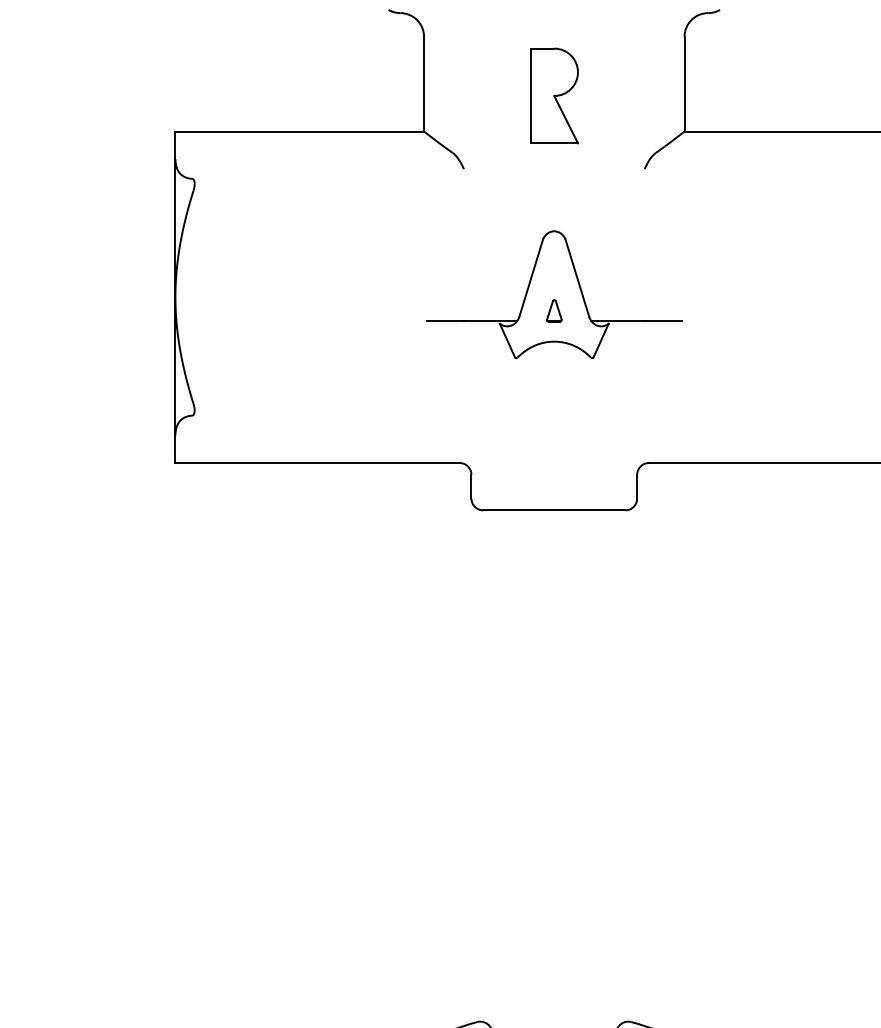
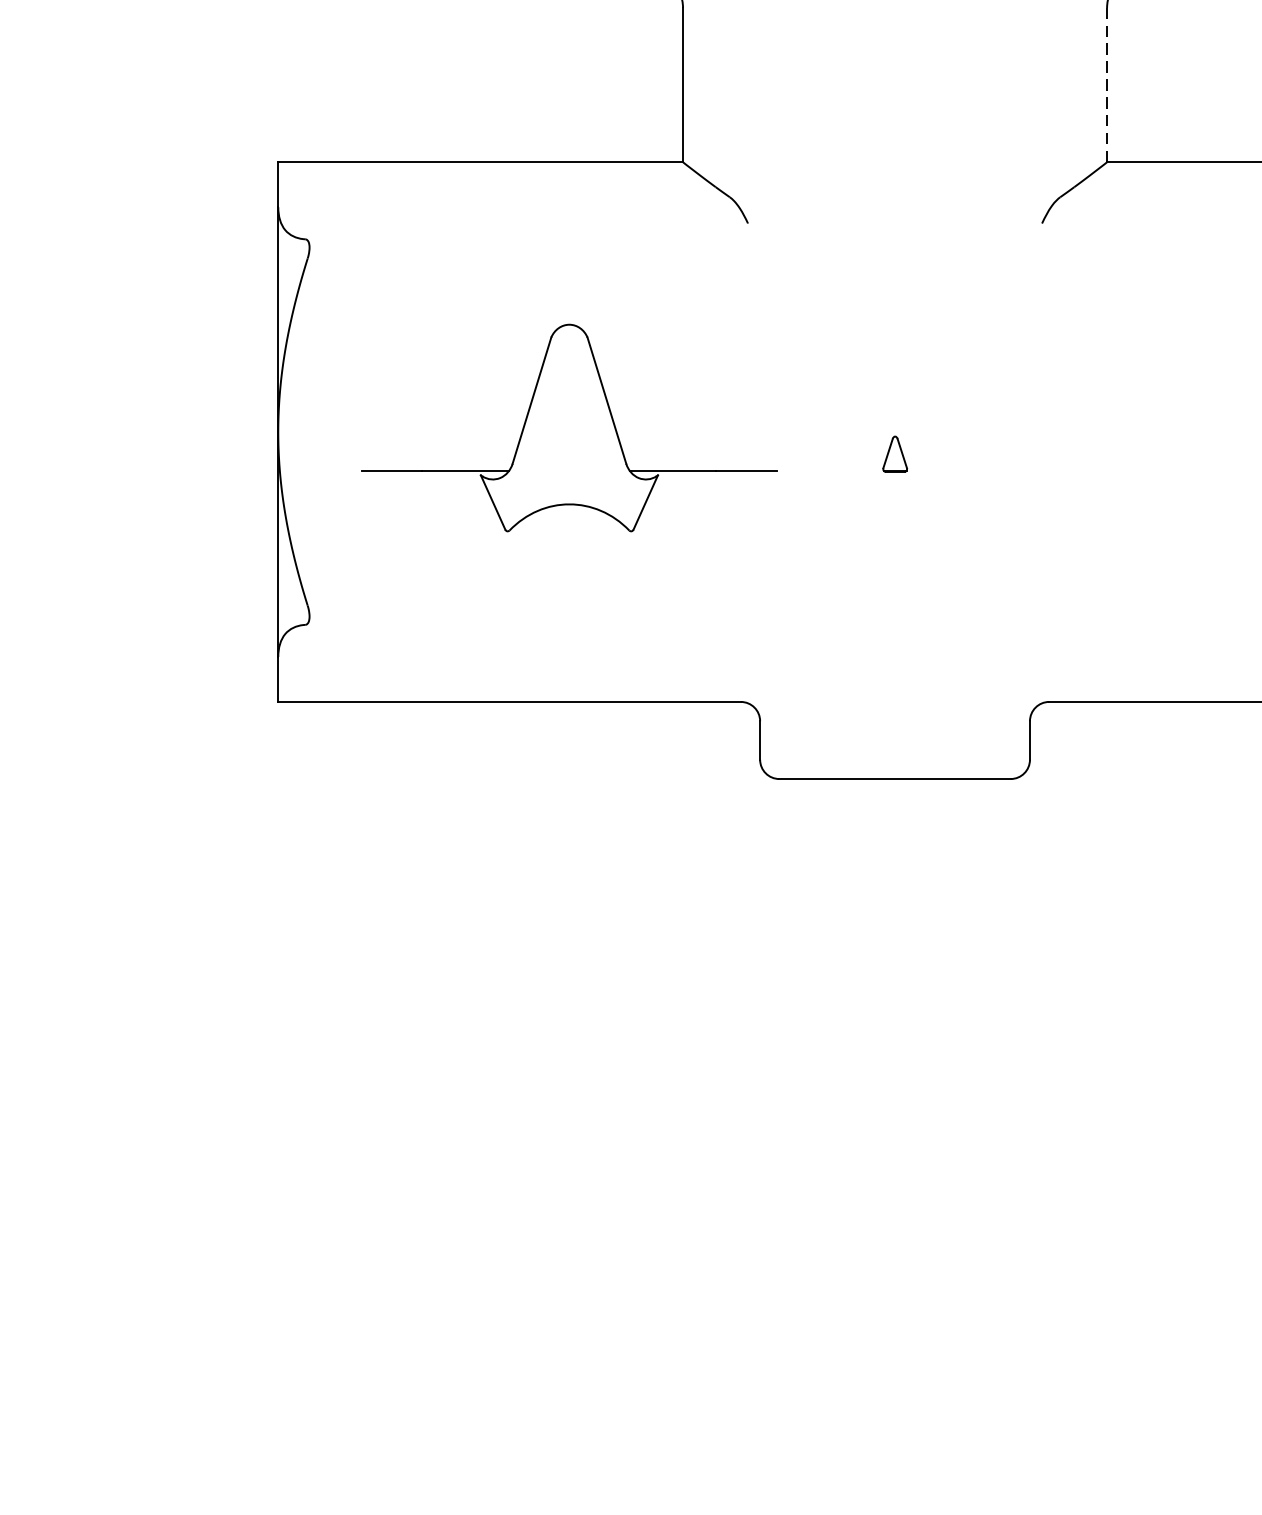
line: (684, 83) -> (1107, 84), solid -> dashed
part: (554, 95) -> (895, 103), removed
part: (554, 294) -> (569, 427), moved

